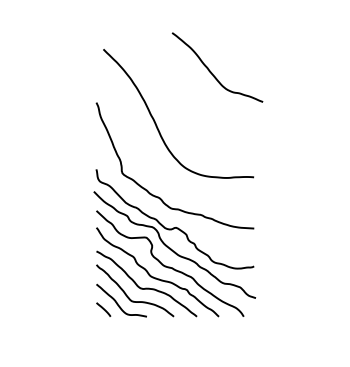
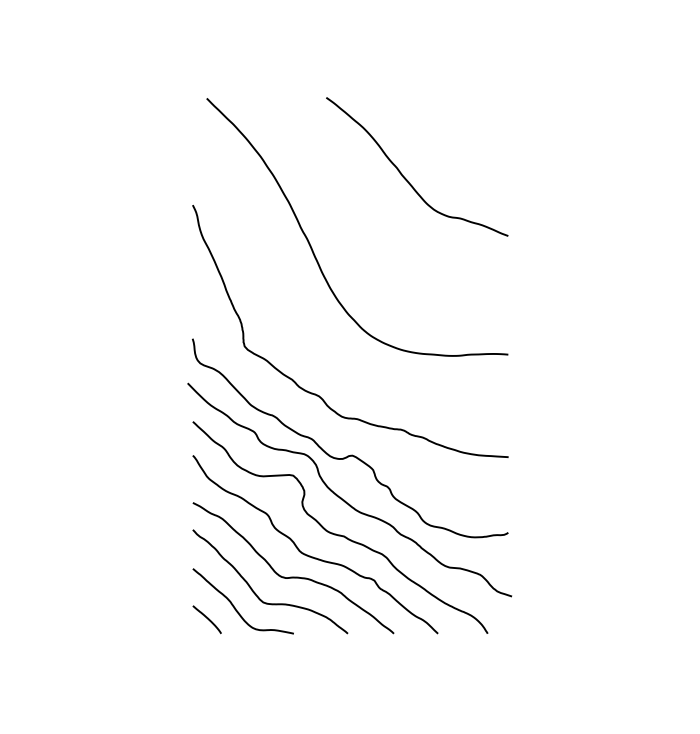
curve: (212, 72) -> (407, 176), moved

